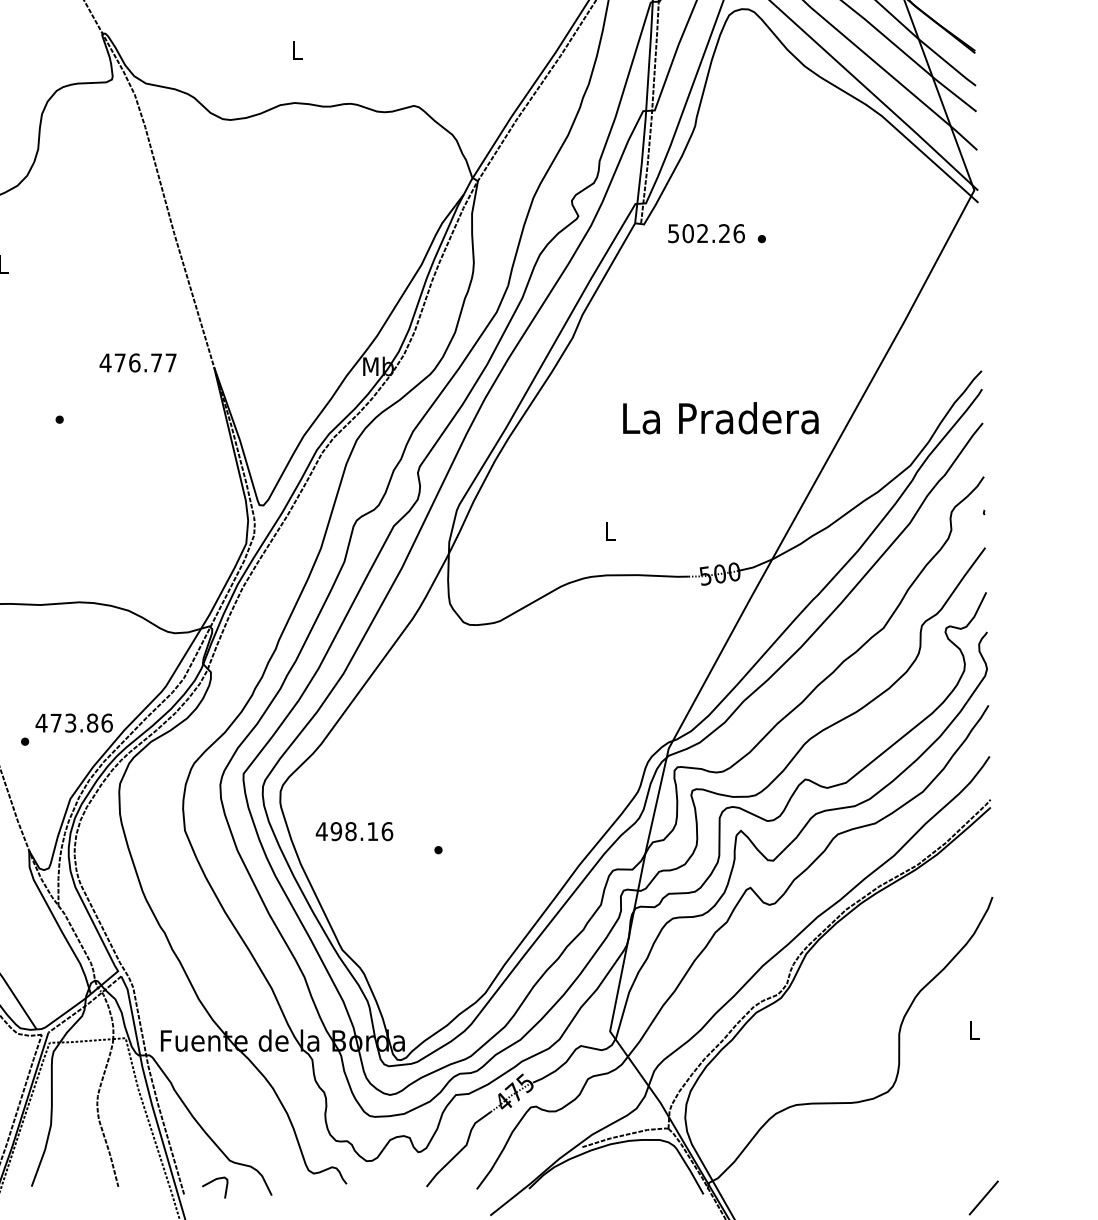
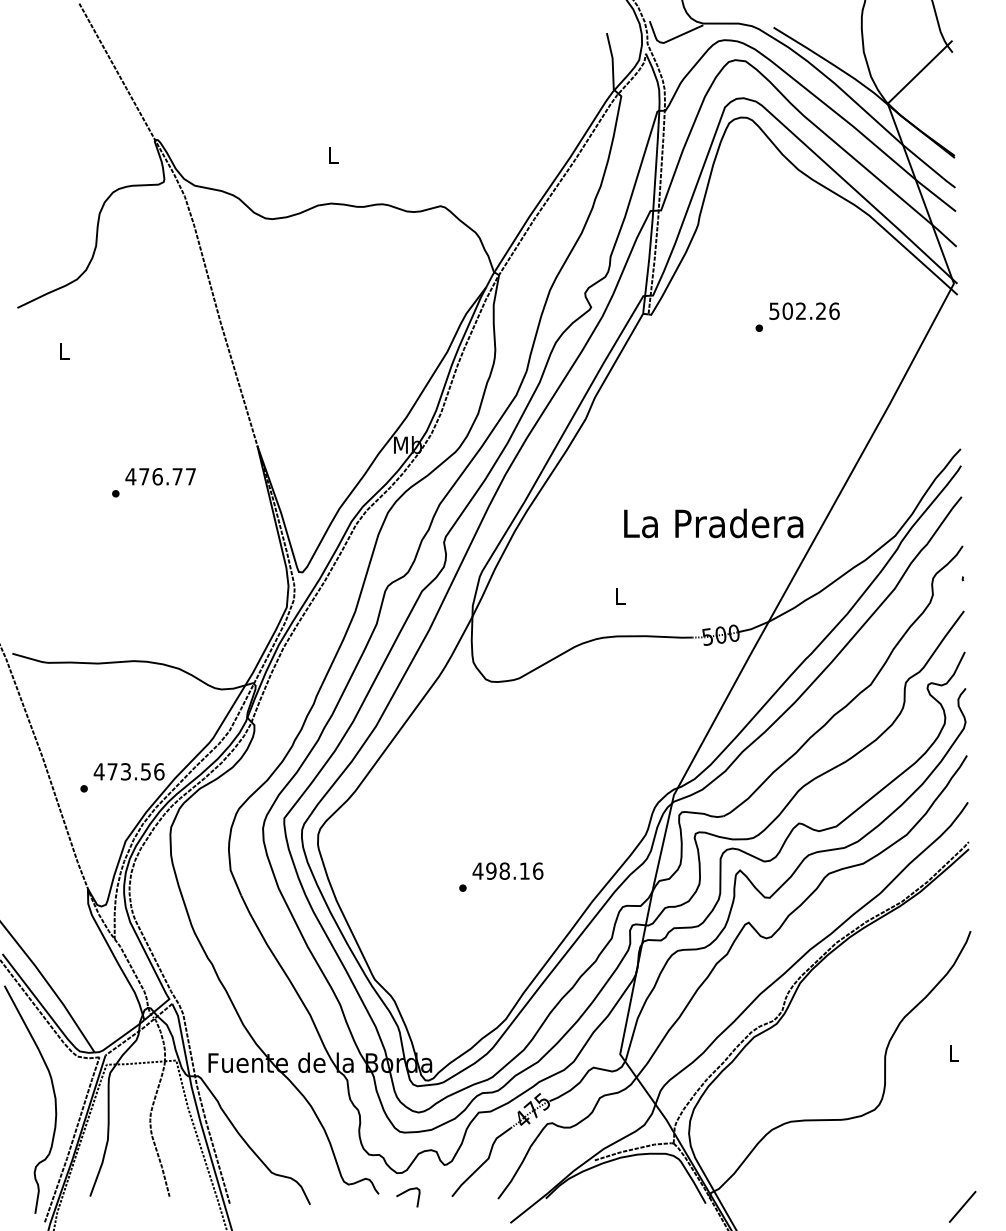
text: (706, 232) -> (804, 310), moved
text: (137, 362) -> (160, 476), moved
text: (720, 418) -> (713, 523), moved
text: (92, 722) -> (145, 771), 473.86 -> 473.56
text: (353, 830) -> (507, 870), moved
curve: (213, 1182) -> (406, 1192), moved

